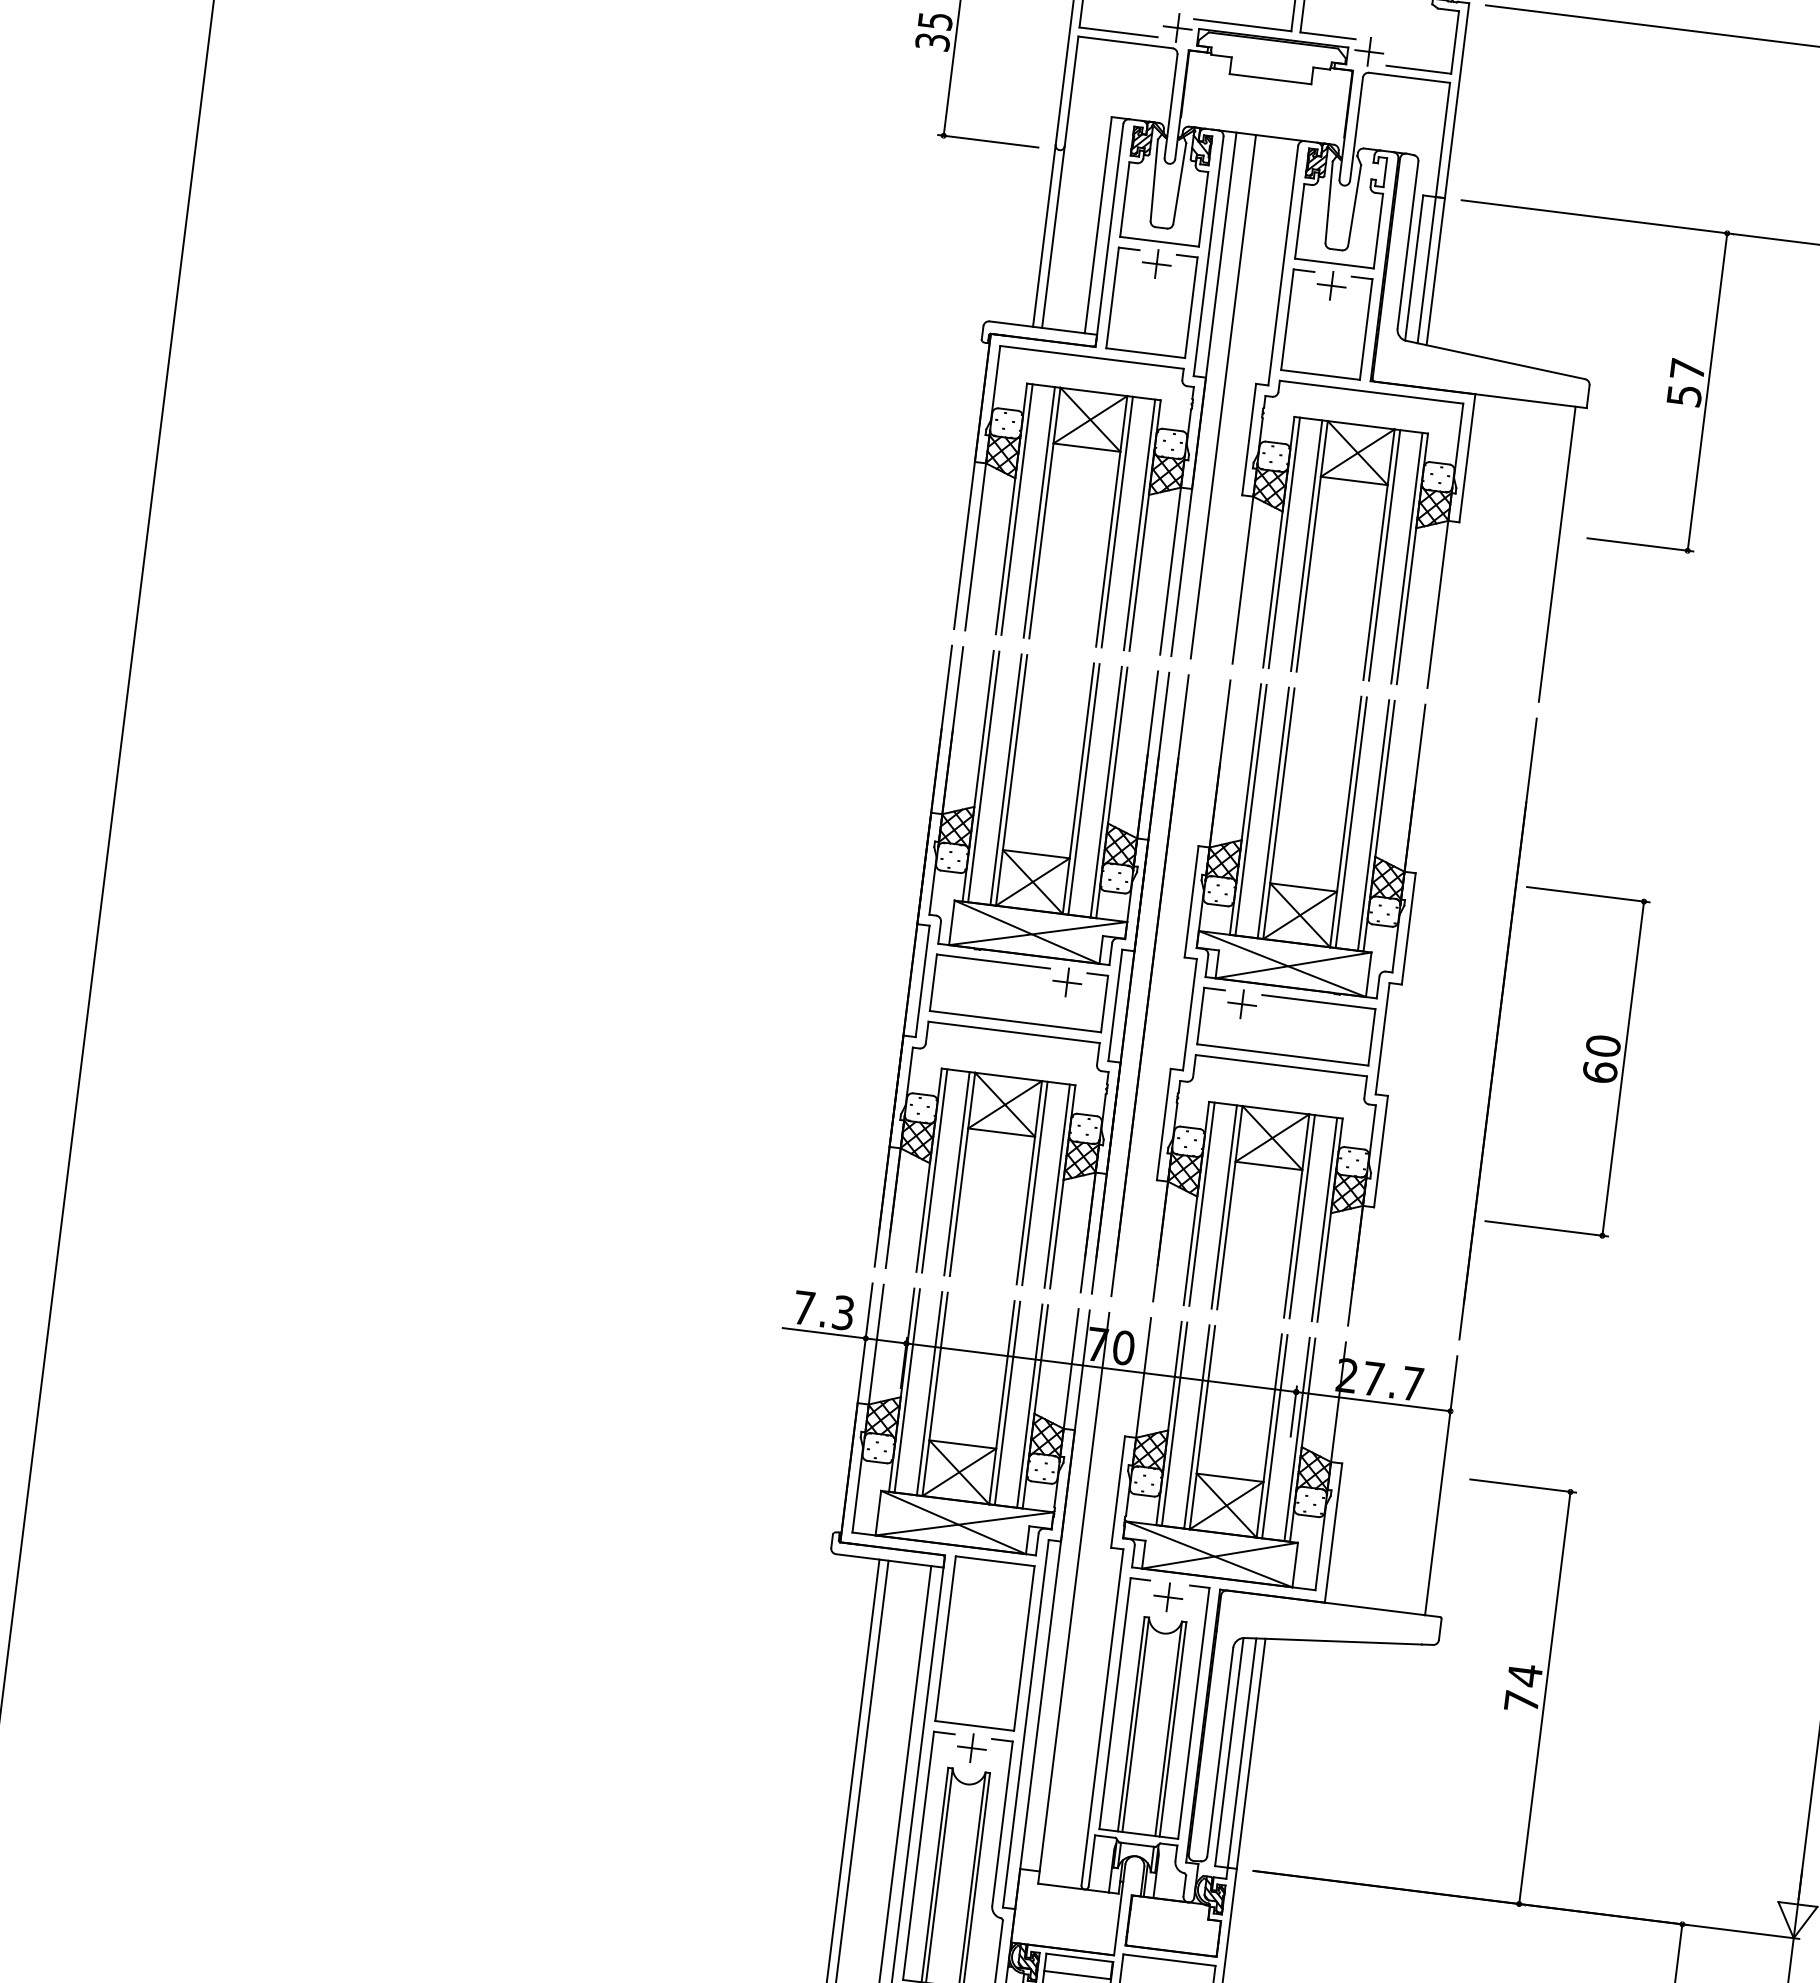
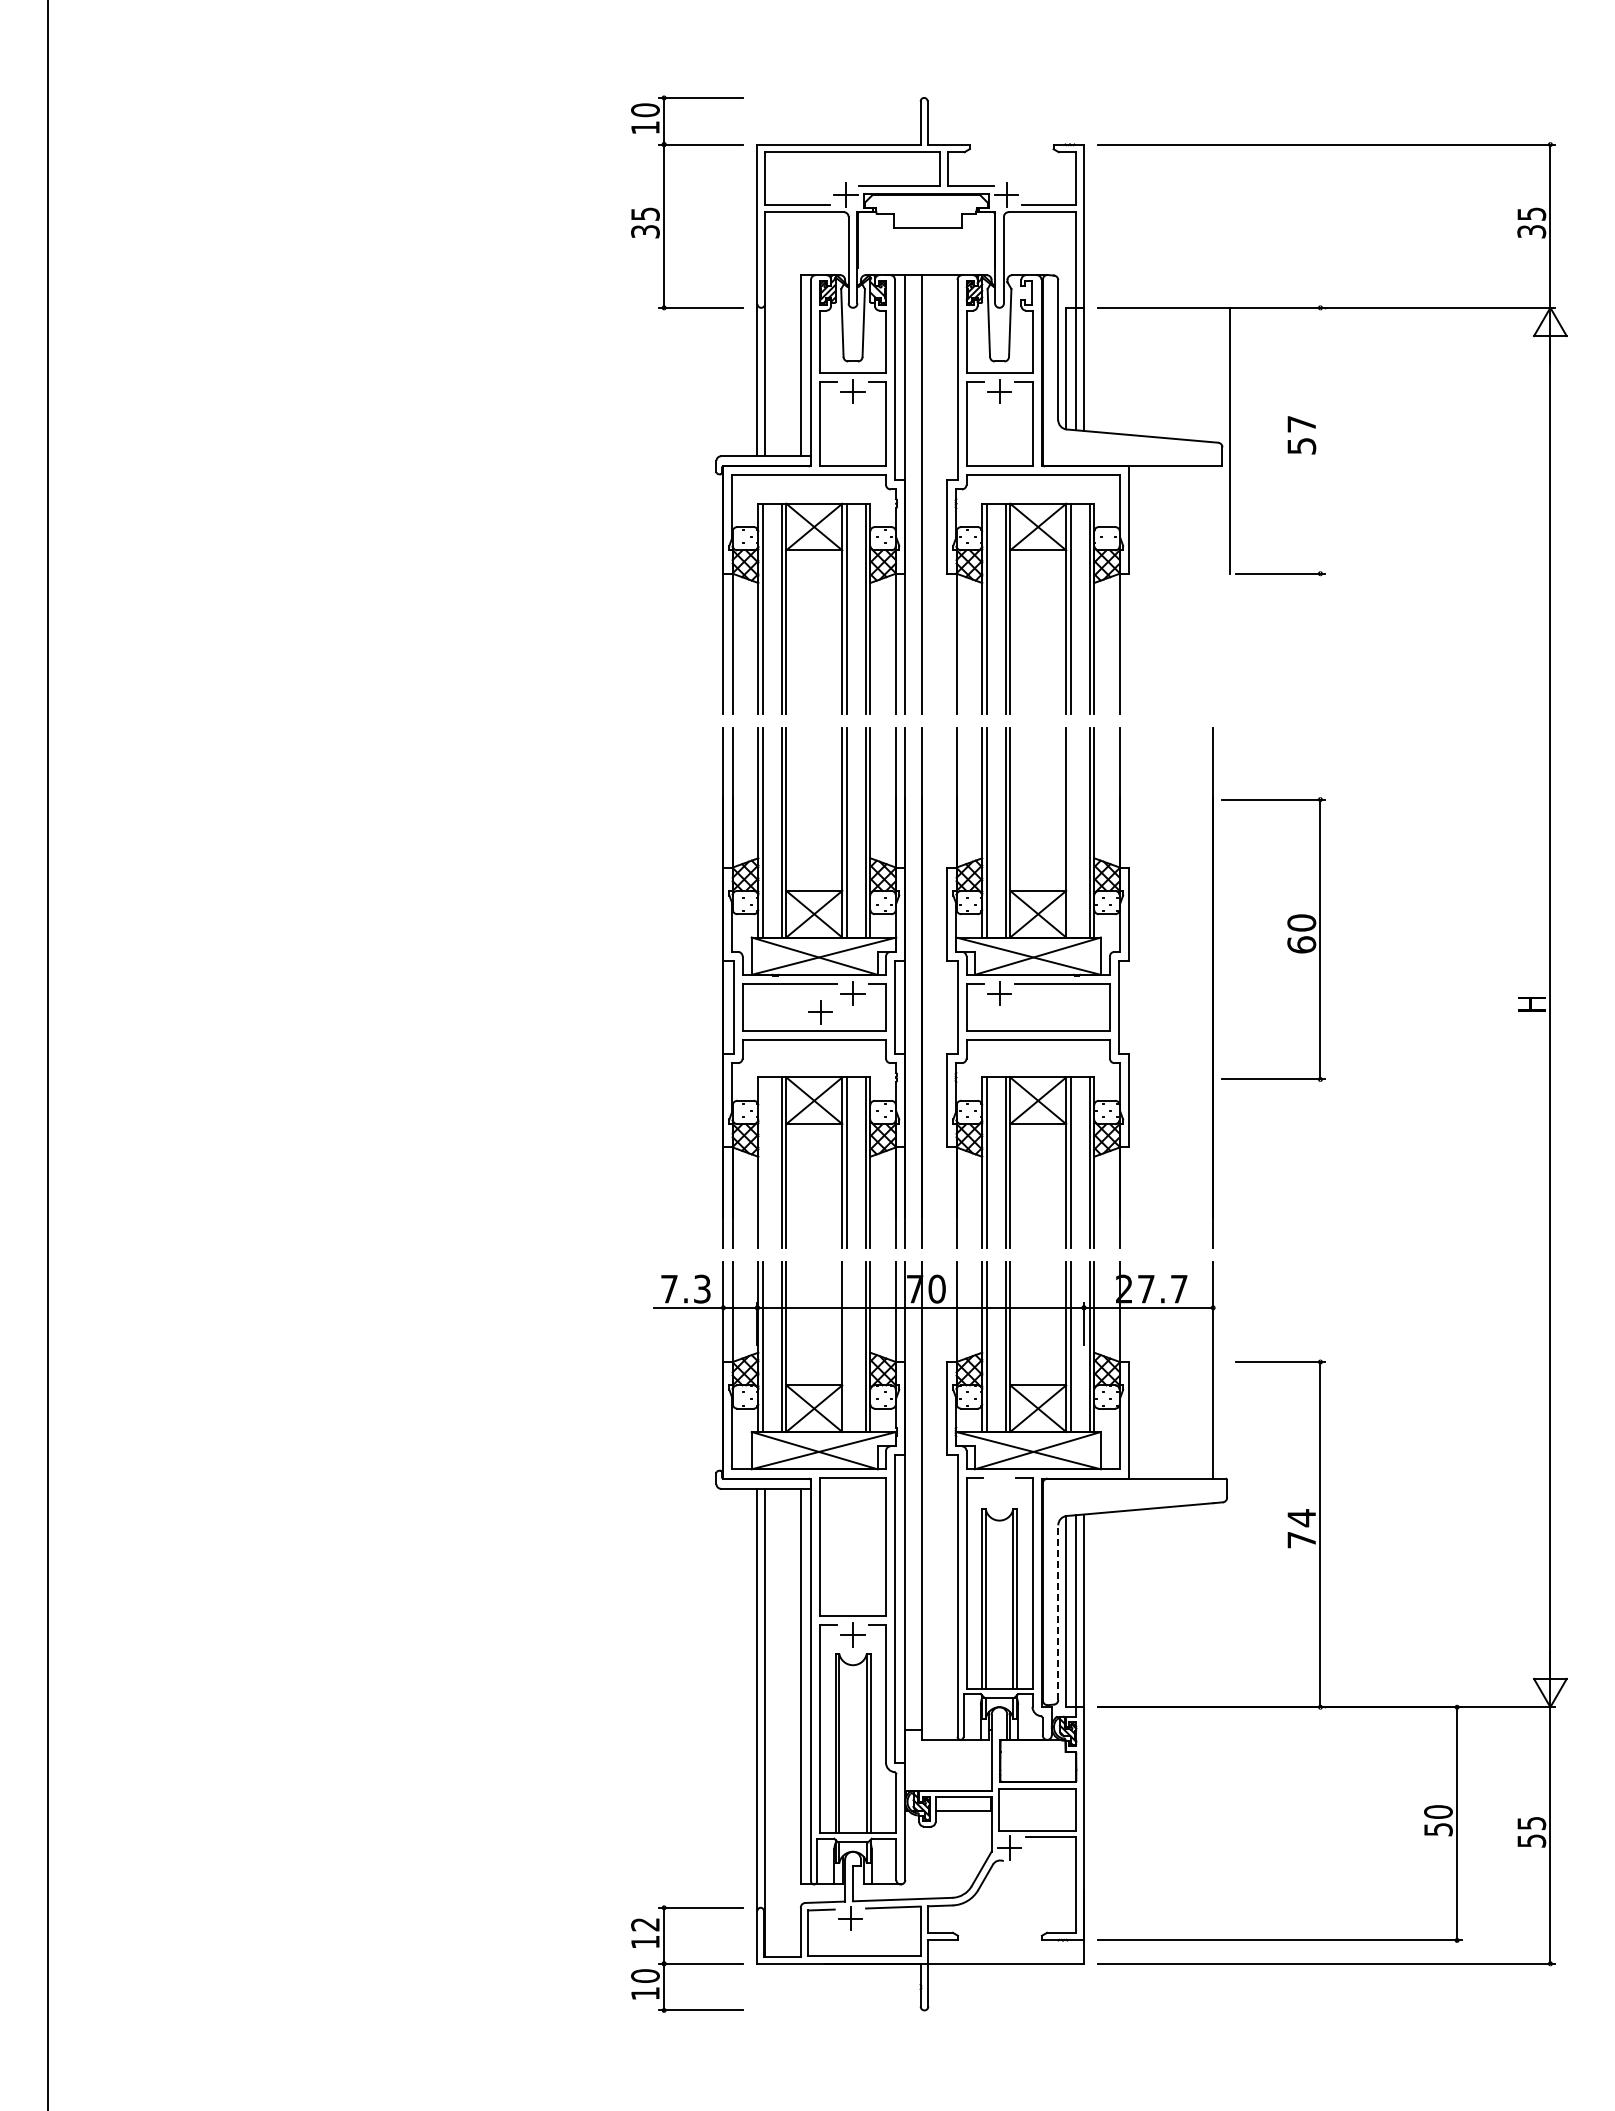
line: (1707, 391) -> (1230, 440), moved
line: (1557, 553) -> (1213, 589), removed
line: (1350, 822) -> (1070, 832), removed
part: (1583, 1063) -> (1287, 939), moved
line: (935, 1170) -> (763, 1162), removed
line: (1006, 1402) -> (846, 1346), removed
part: (1168, 1597) -> (820, 1012), moved
line: (1220, 1751) -> (1058, 1612), solid -> dashed

